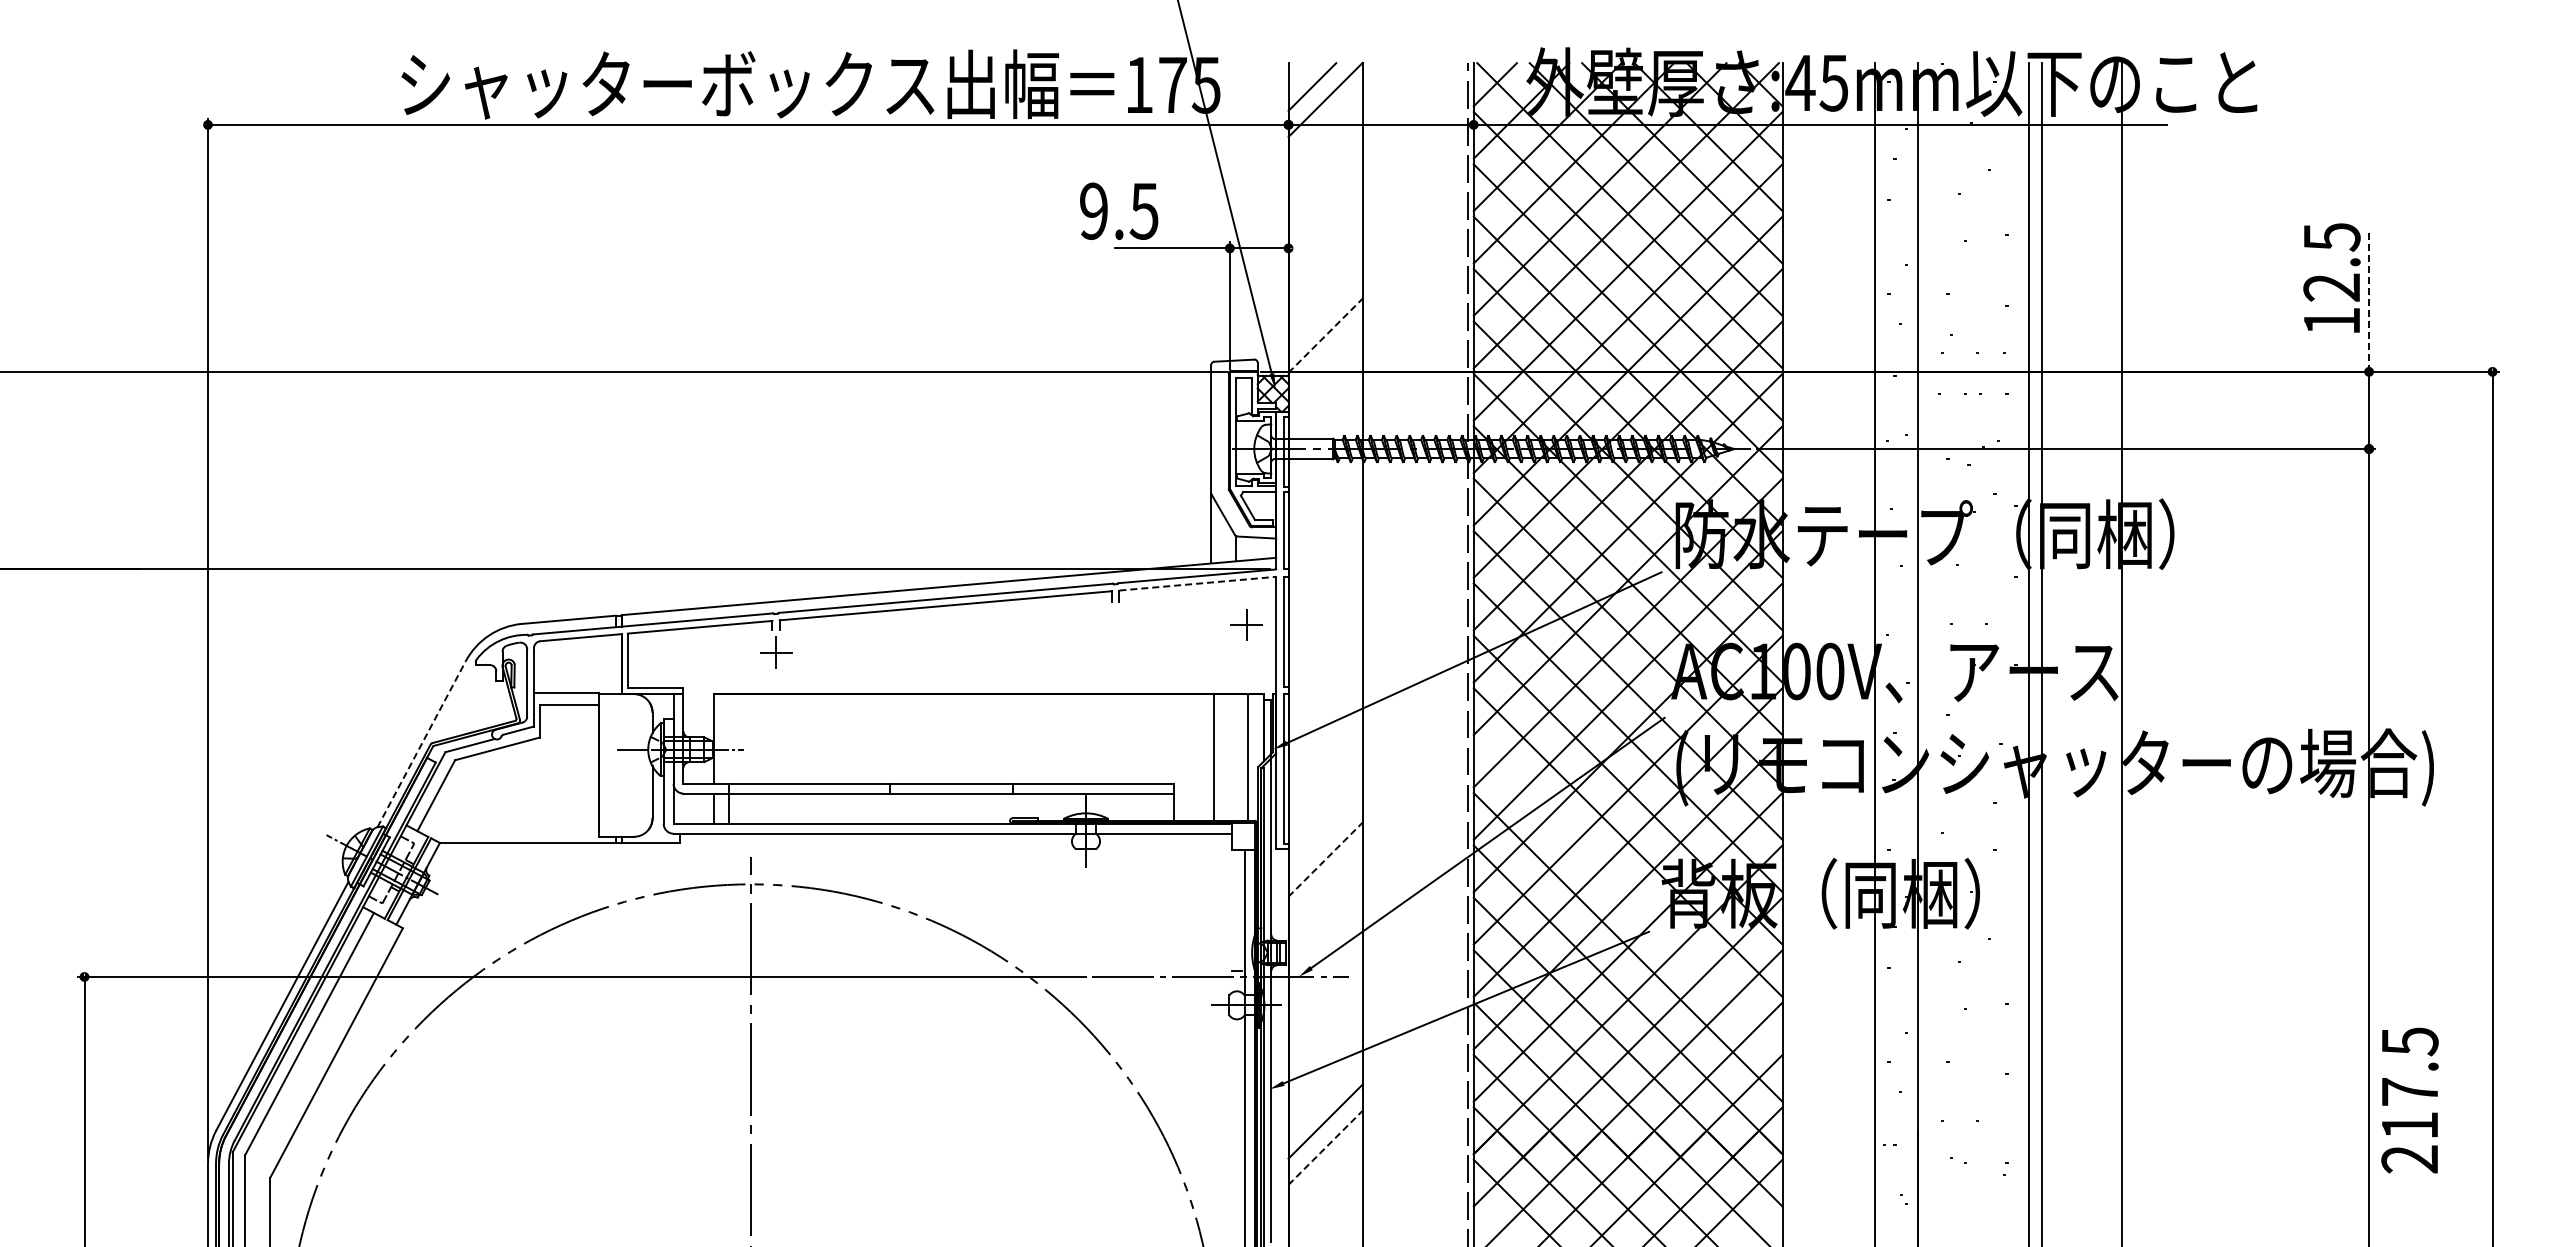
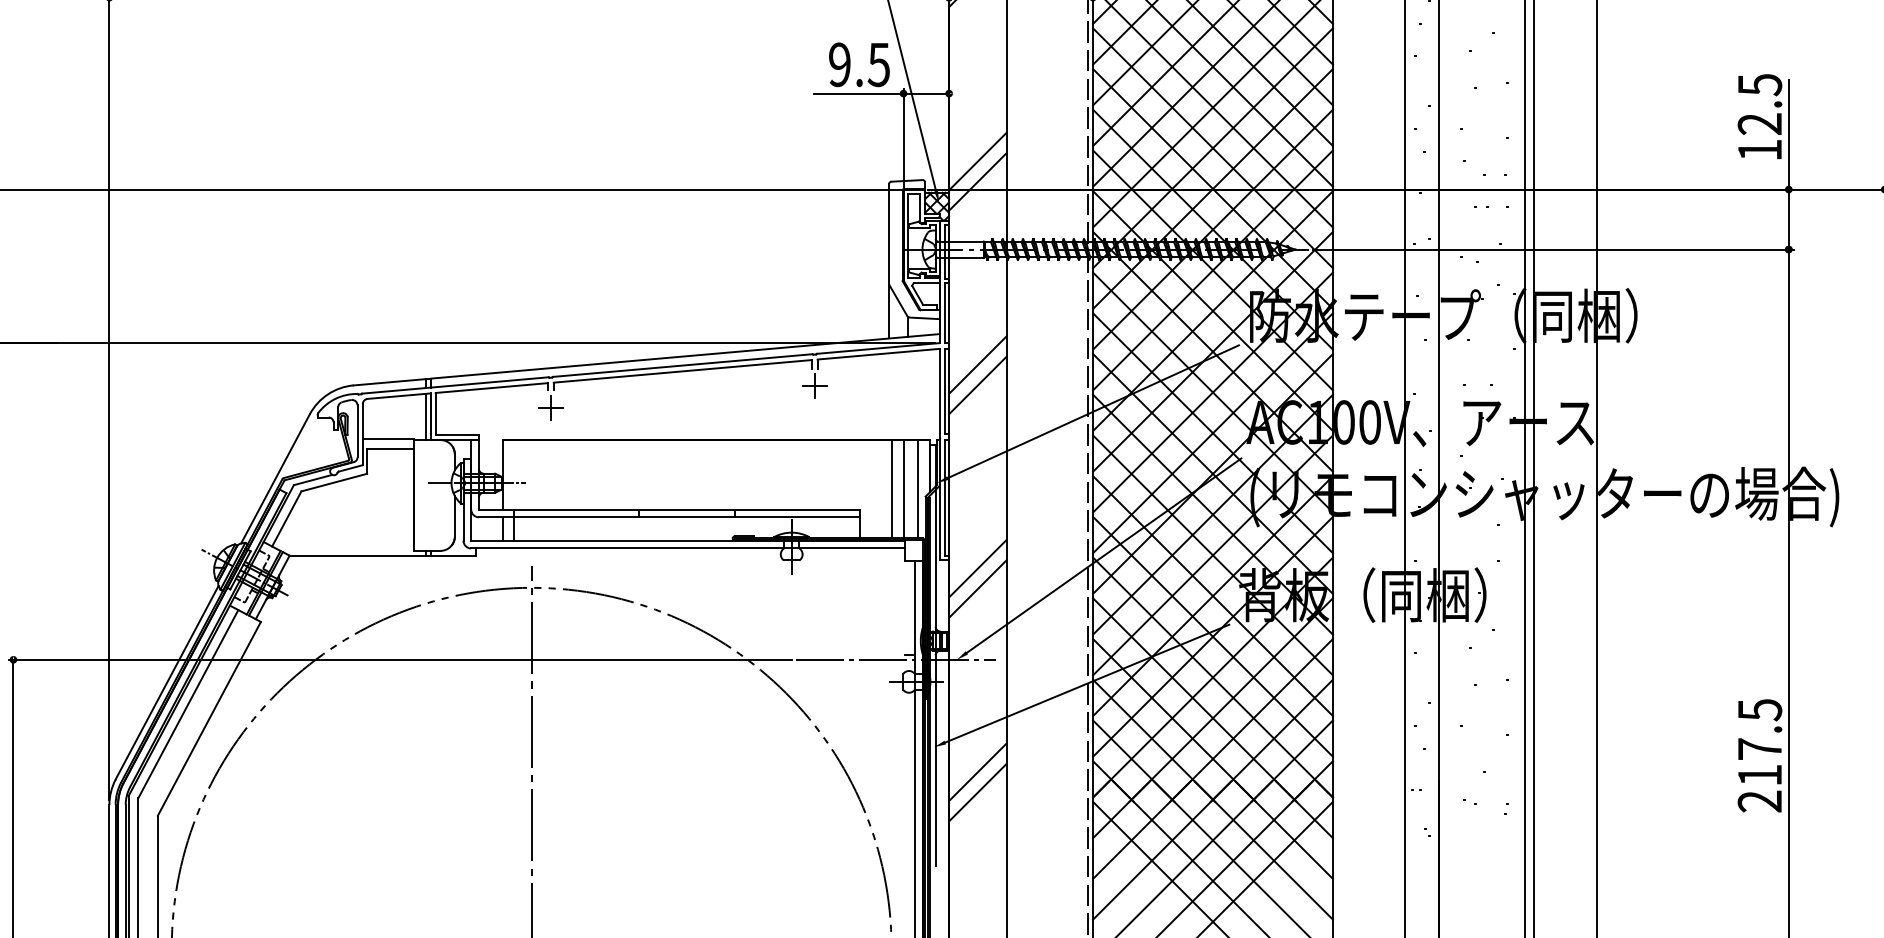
text: (1119, 210) -> (859, 64), moved
line: (2369, 300) -> (1789, 134), dashed -> solid
line: (1325, 335) -> (977, 161), dashed -> solid
line: (1325, 361) -> (977, 181), added
line: (1197, 583) -> (878, 354), dashed -> solid
line: (1325, 597) -> (977, 364), added
line: (1325, 623) -> (977, 385), added
part: (1246, 624) -> (814, 385), moved
line: (615, 664) -> (426, 416), added
line: (421, 744) -> (275, 479), dashed -> solid
line: (1229, 757) -> (903, 489), added
line: (1325, 859) -> (977, 568), dashed -> solid
line: (1325, 885) -> (977, 588), added
line: (1627, 894) -> (1212, 595), added
text: (2409, 1100) -> (1759, 755), moved
line: (1325, 1147) -> (977, 792), dashed -> solid

